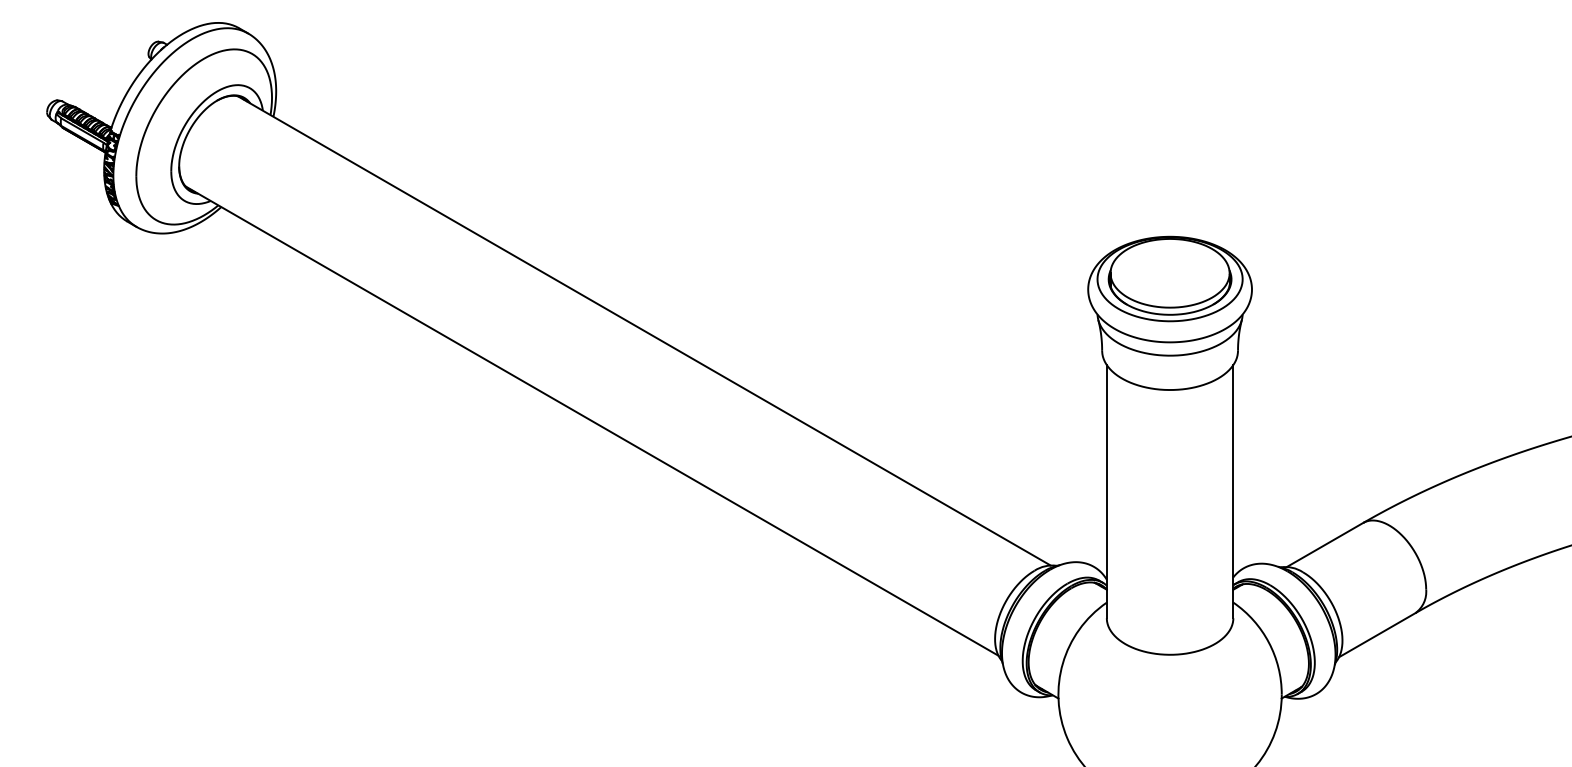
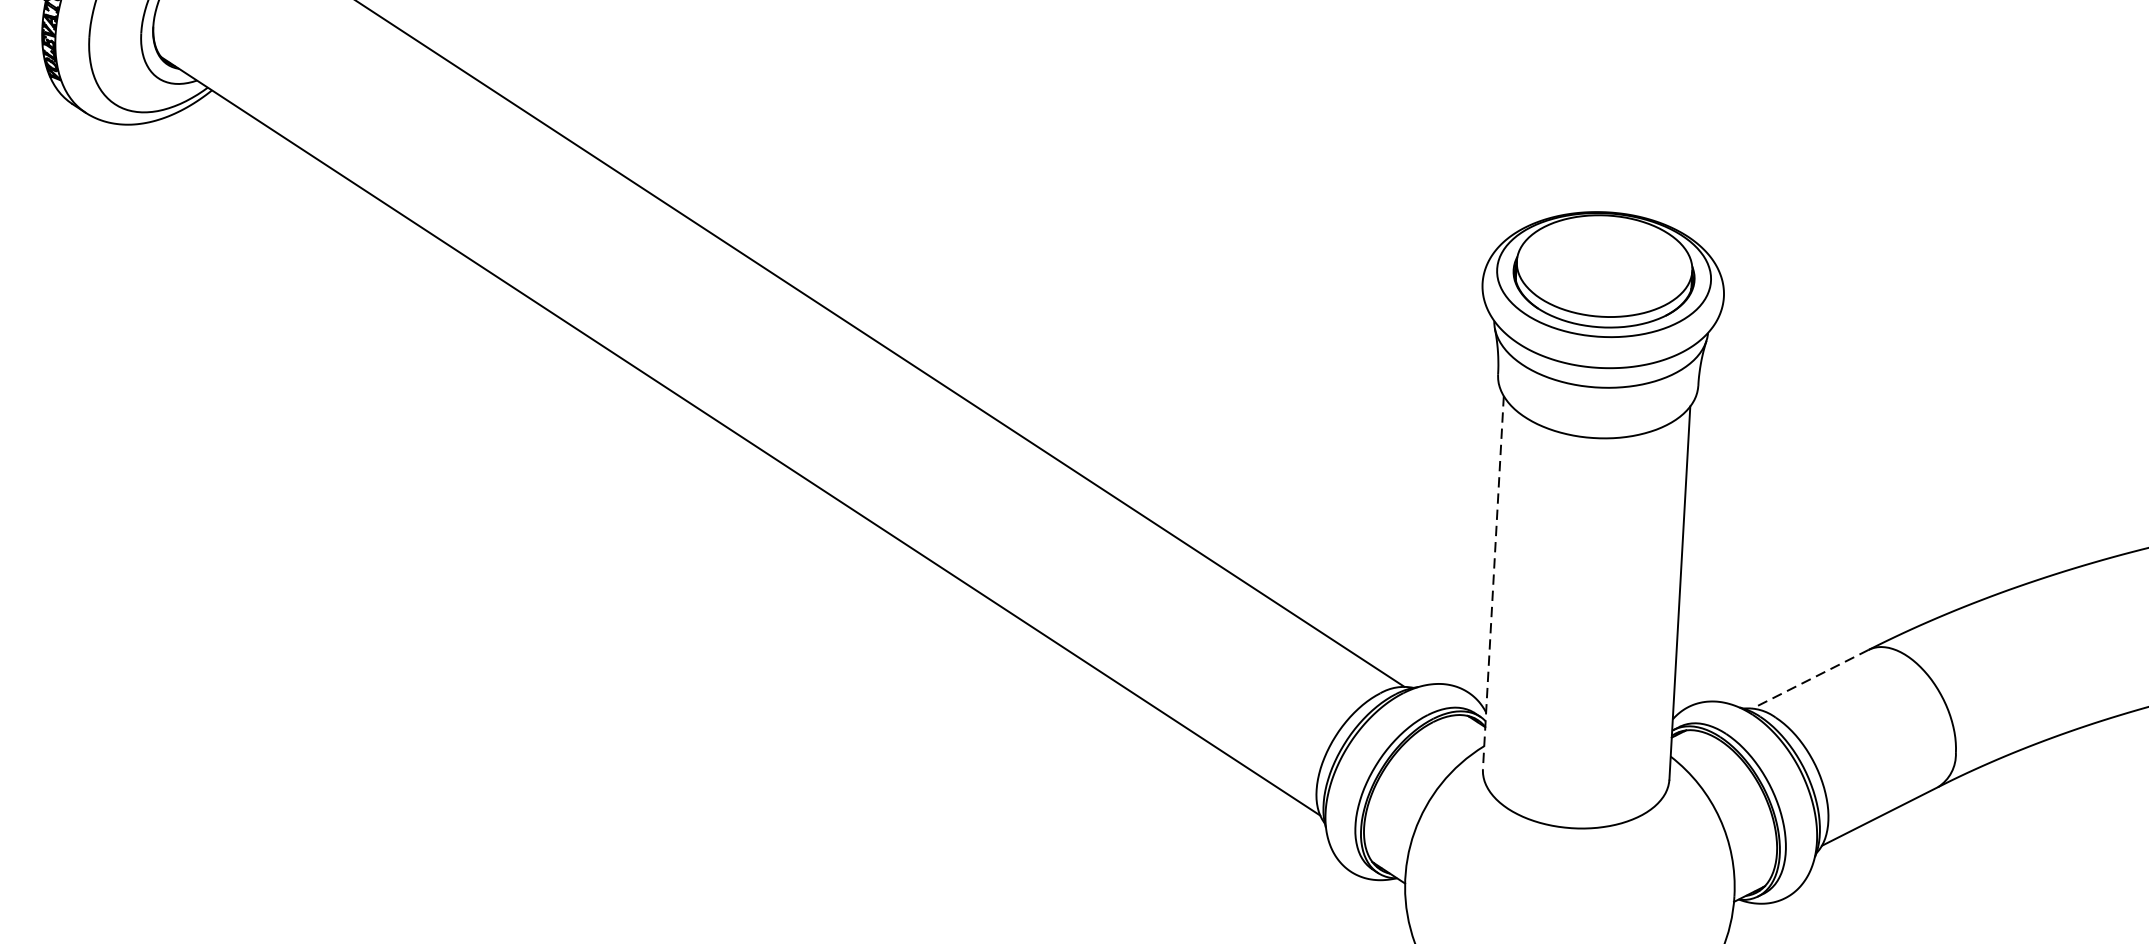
line: (1106, 491) -> (1492, 582), solid -> dashed
line: (1324, 545) -> (1809, 679), solid -> dashed

